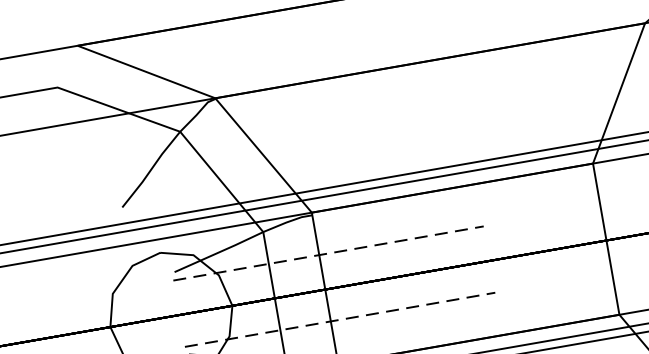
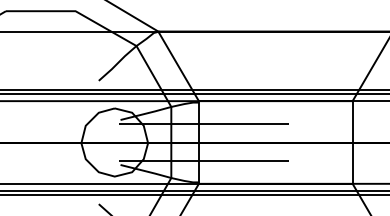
line: (327, 253) -> (203, 124), dashed -> solid
line: (339, 319) -> (203, 160), dashed -> solid

